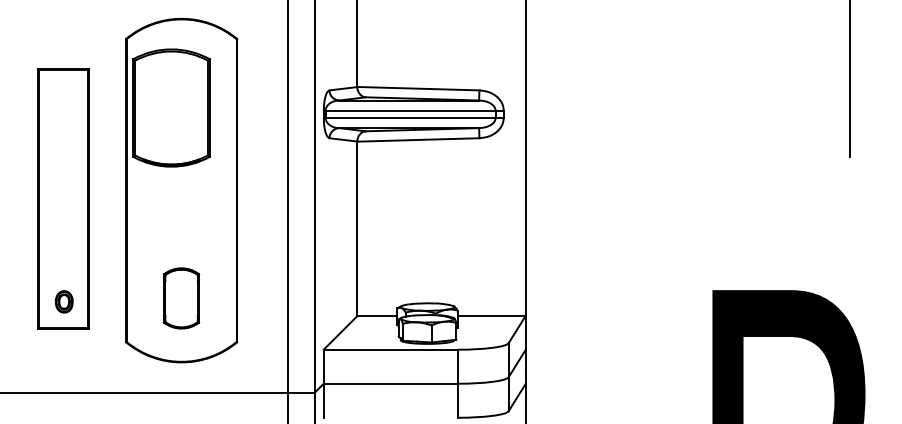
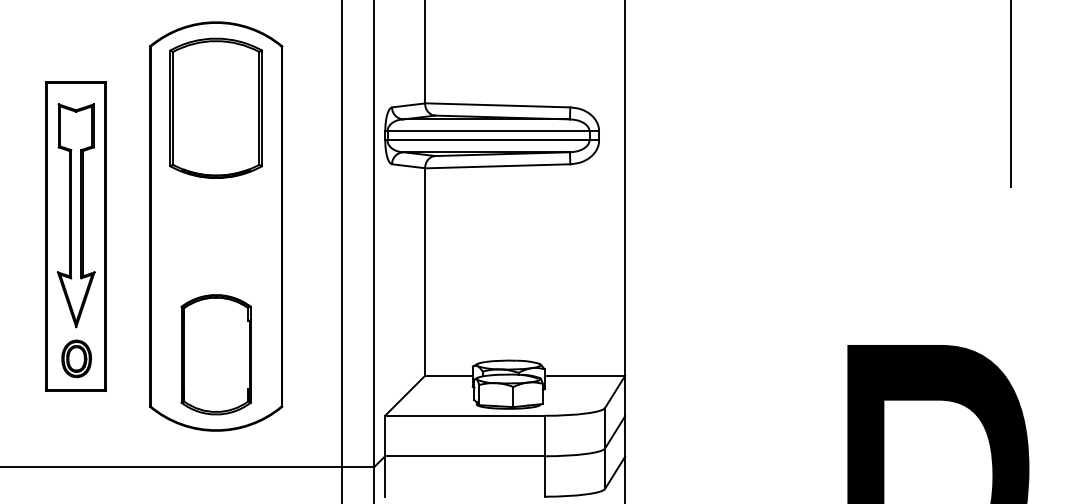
part: (170, 107) -> (215, 107), moved
part: (63, 181) -> (75, 215), added
part: (181, 298) -> (215, 354), size x1.67
part: (64, 301) -> (76, 358), size x1.43

